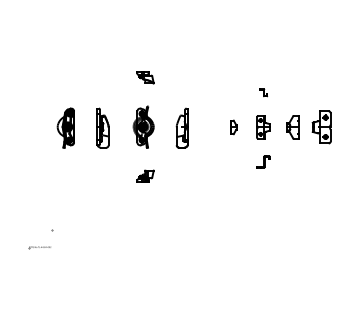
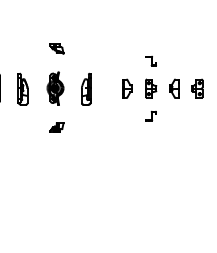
part: (263, 92) -> (151, 60), size x1.67
part: (233, 127) -> (127, 88), size x1.67
part: (321, 127) -> (197, 88), size x0.71

